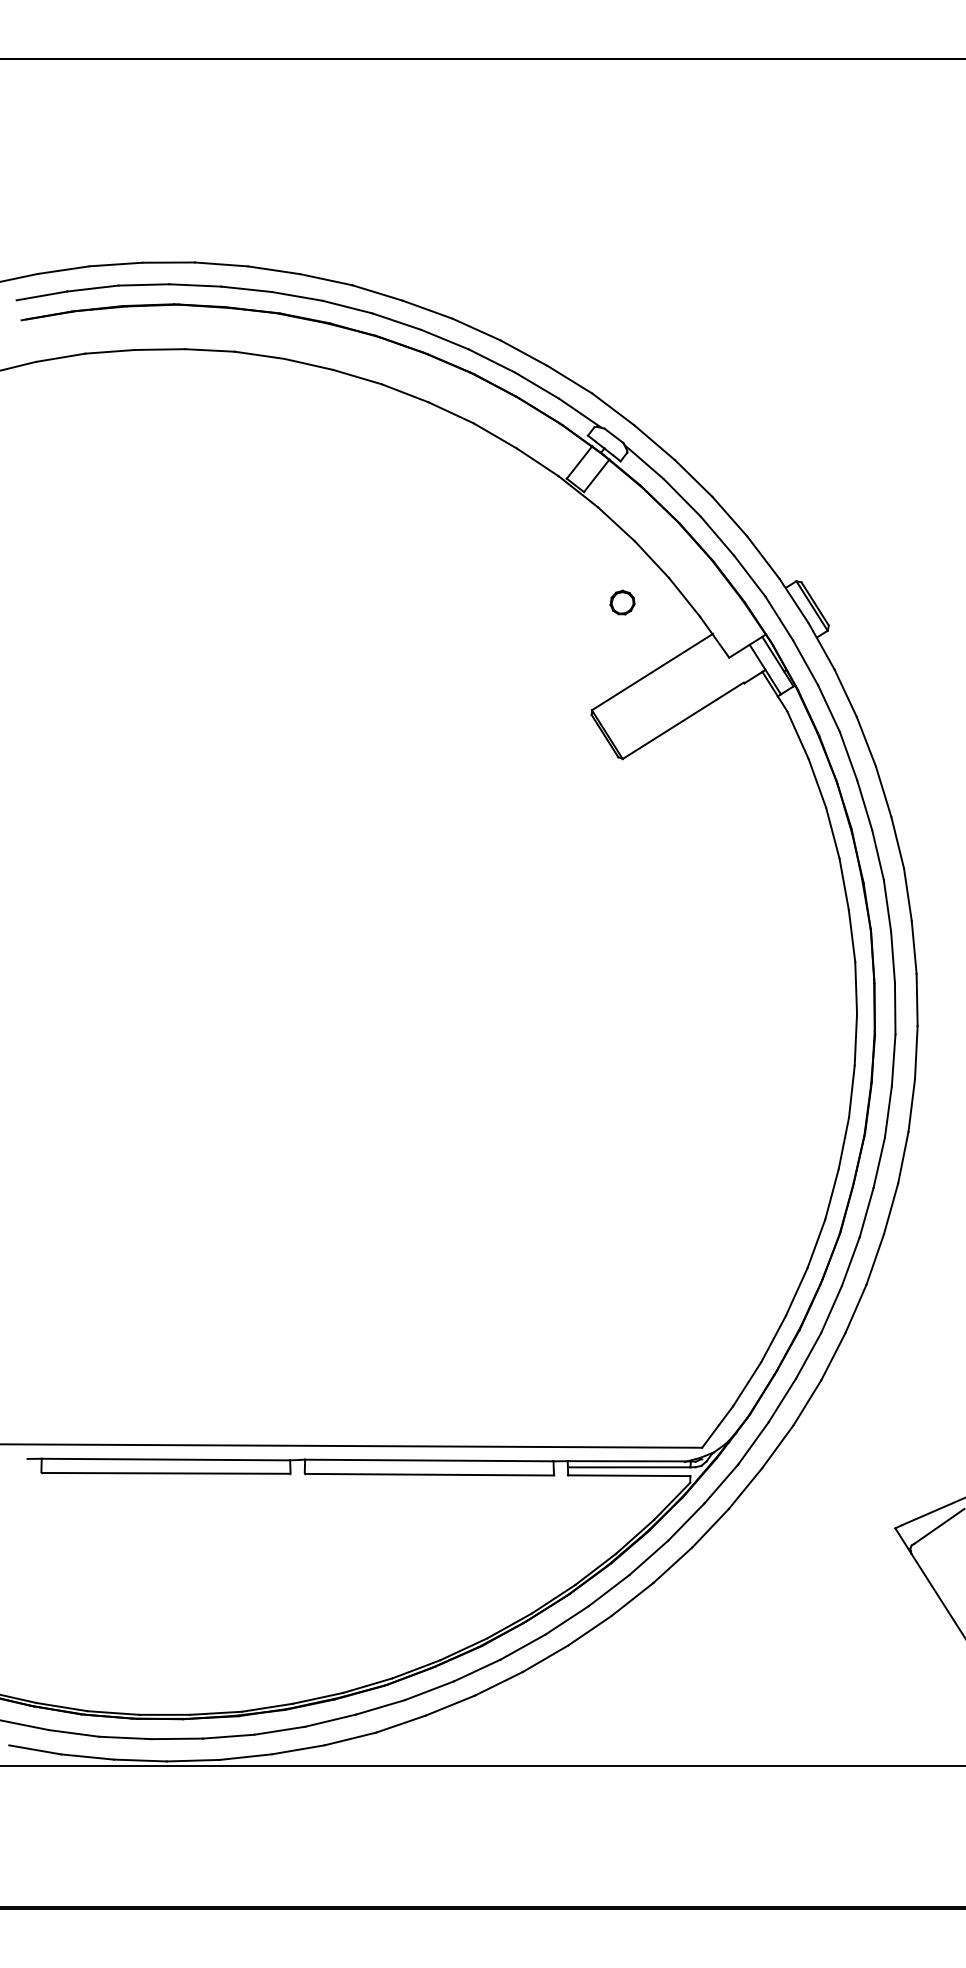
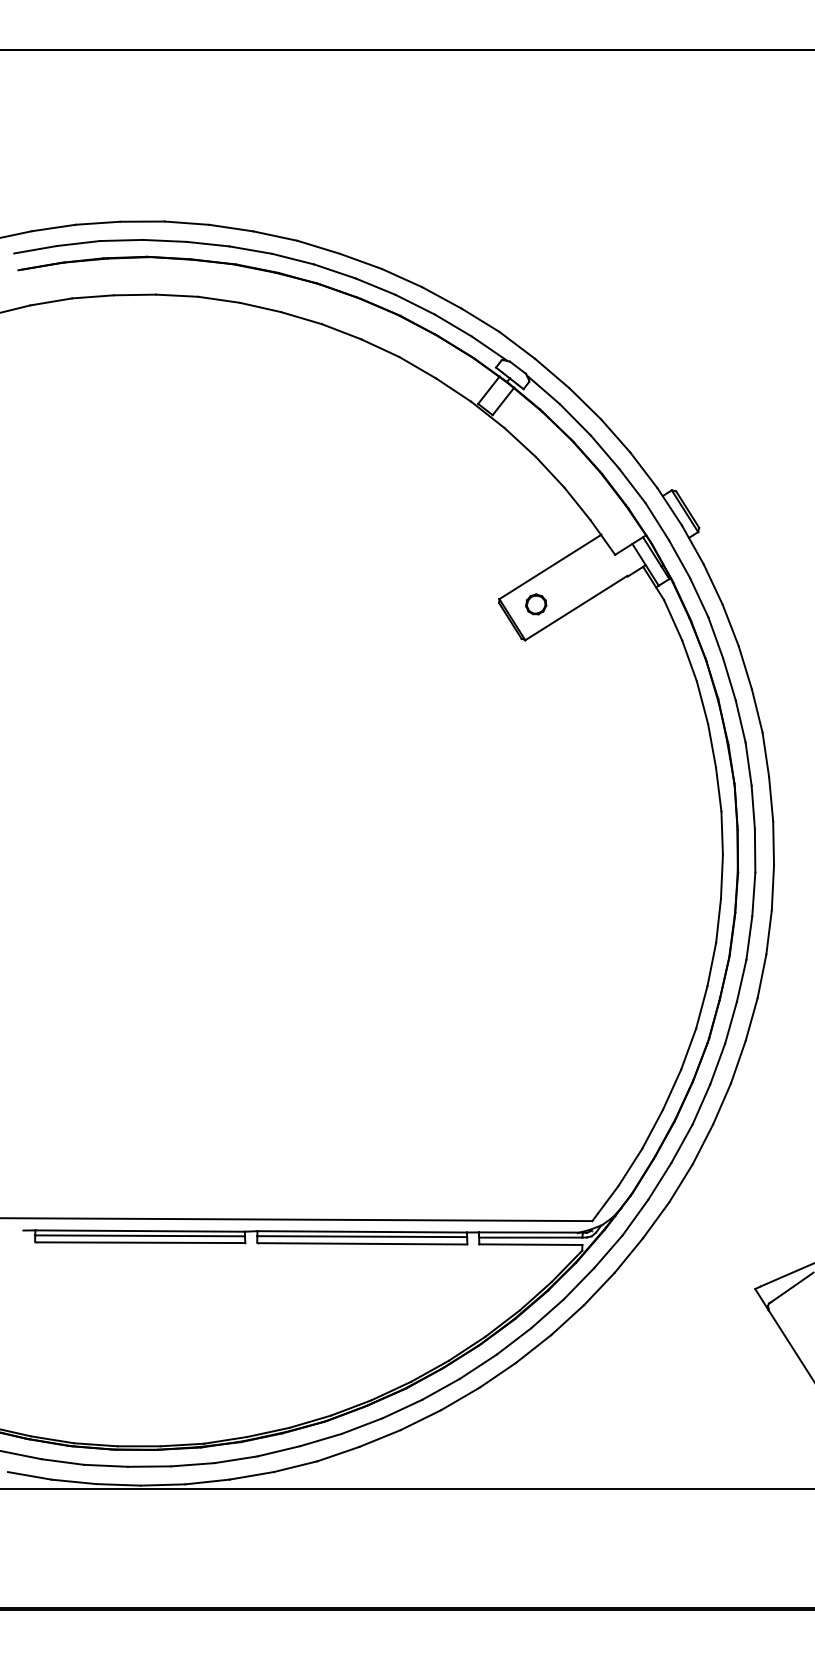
part: (622, 602) -> (536, 604), moved
line: (165, 1464) -> (139, 1235), added
line: (428, 1466) -> (361, 1236), added

